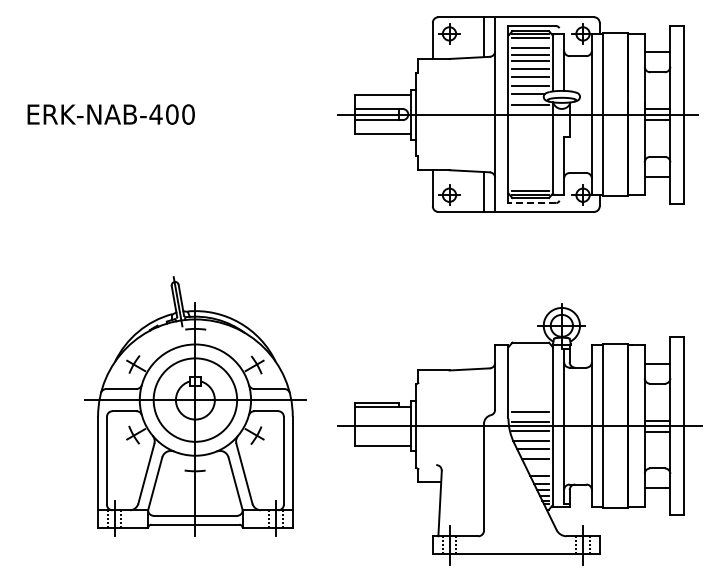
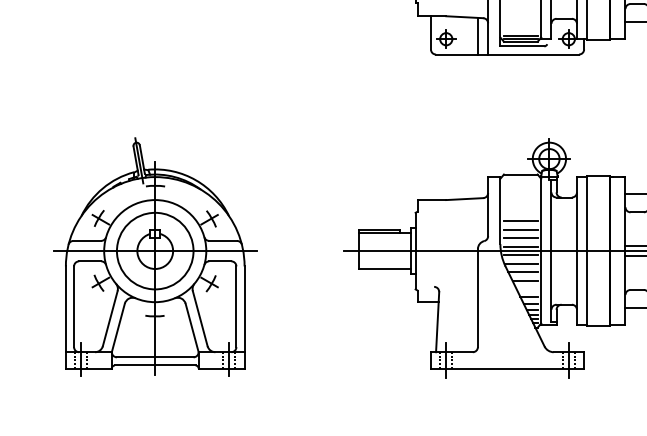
line: (532, 203) -> (522, 46), dashed -> solid
line: (530, 393) -> (520, 221), added
line: (530, 403) -> (520, 230), added
part: (195, 406) -> (155, 256), moved

